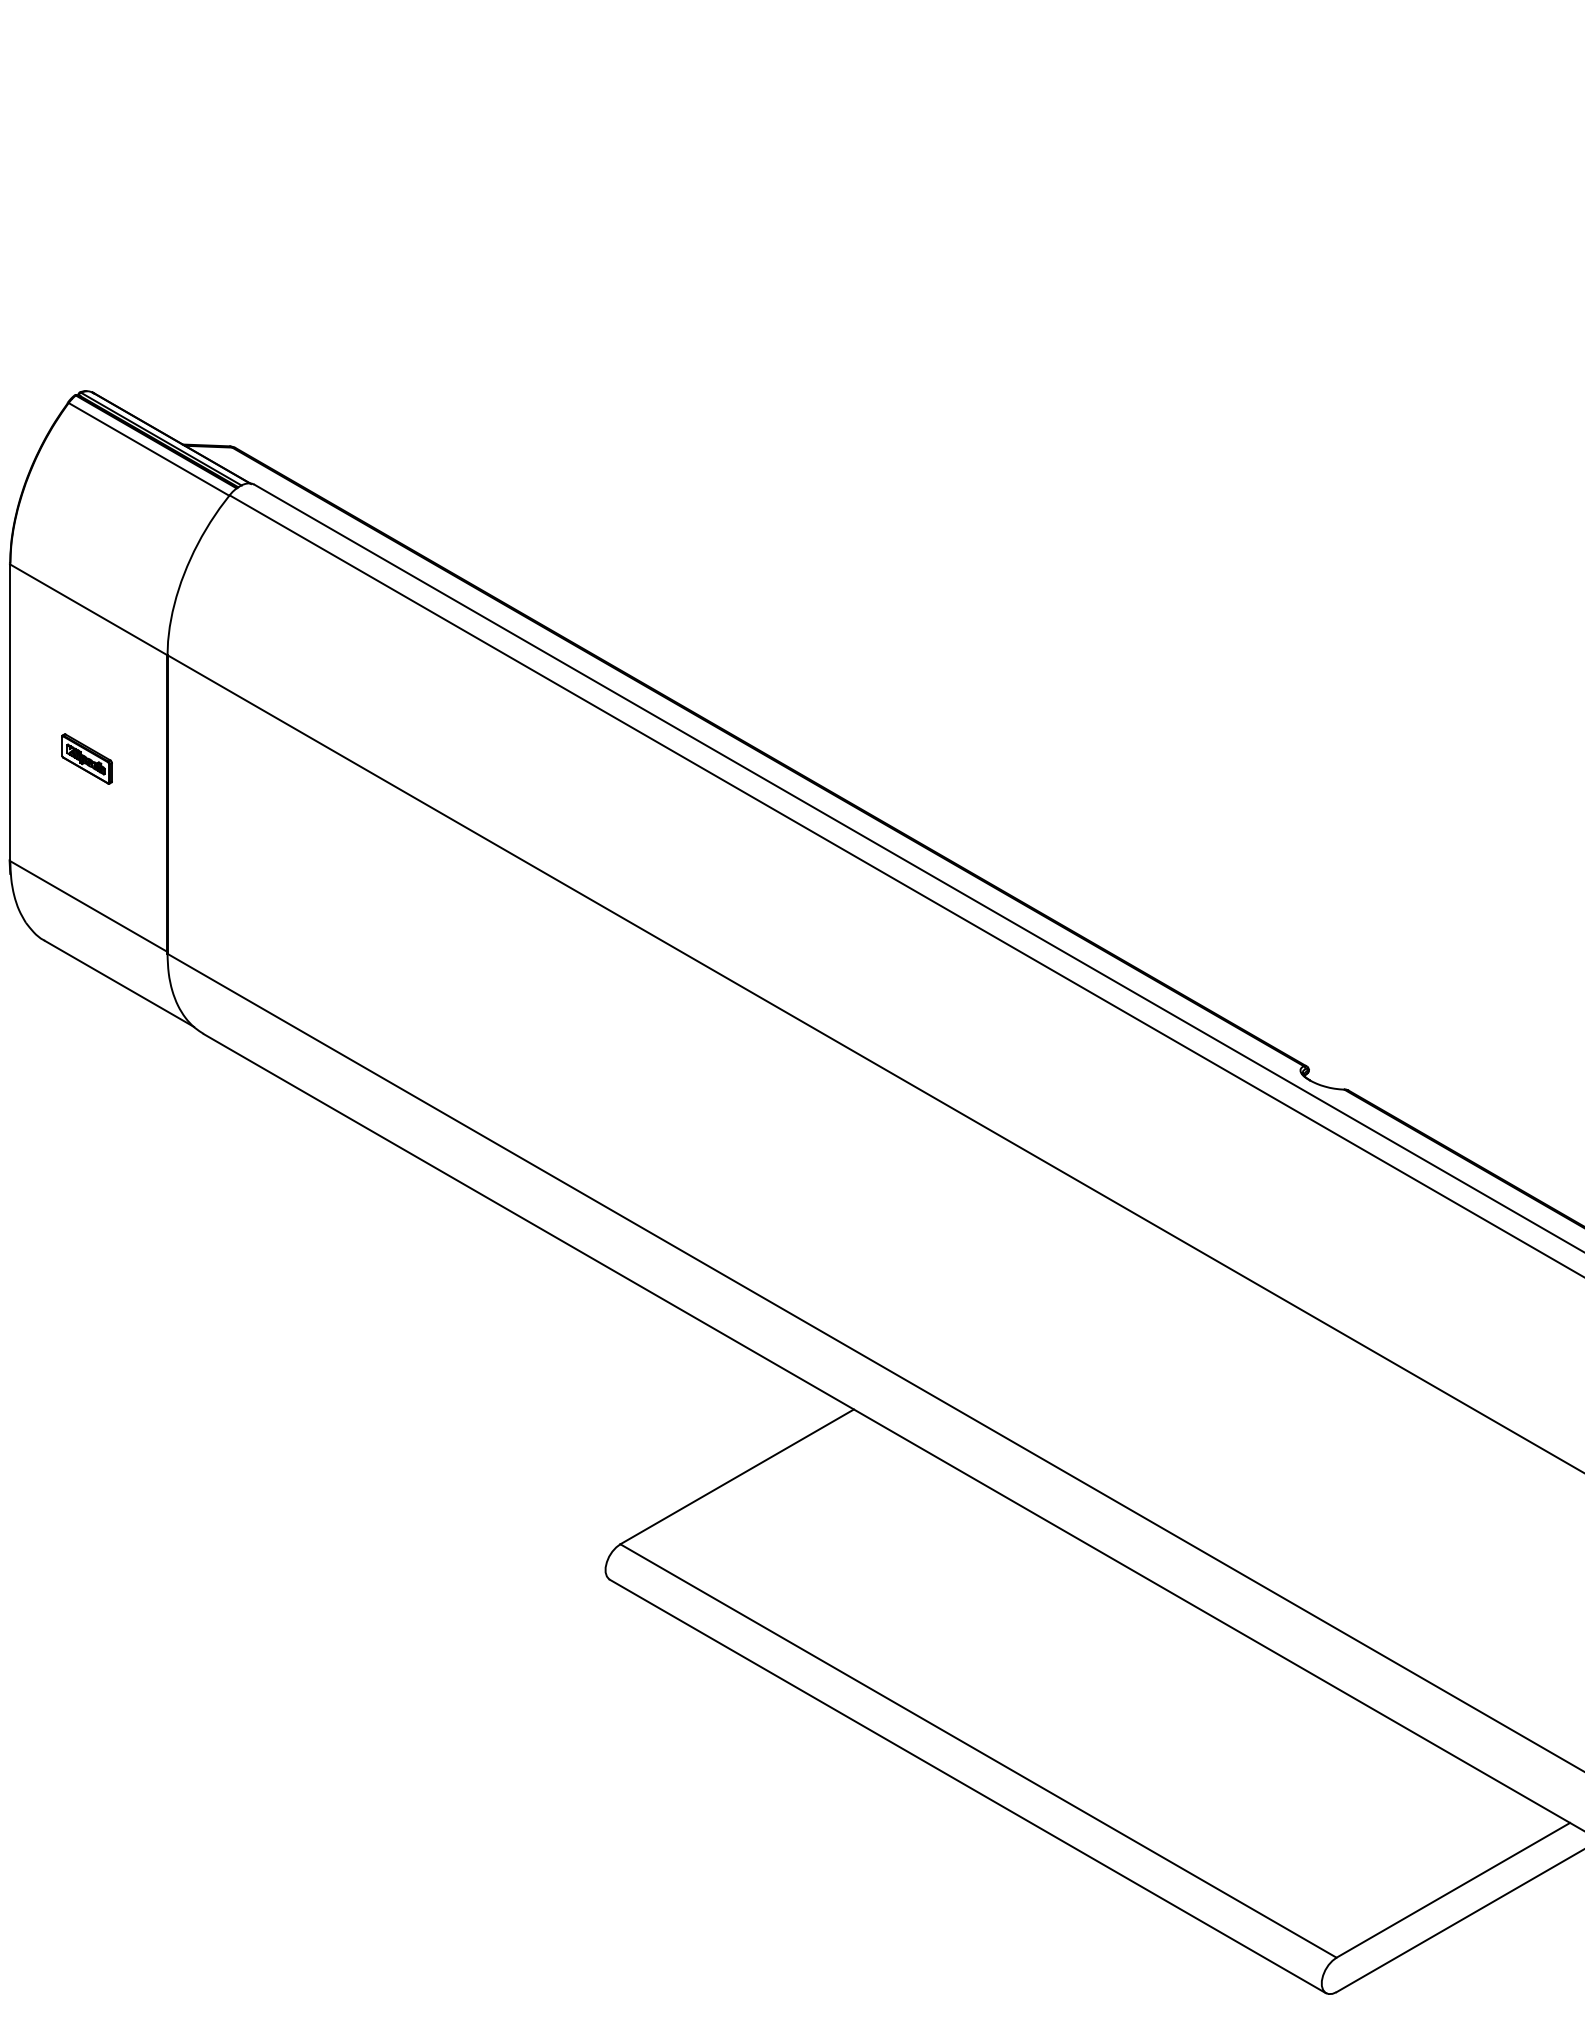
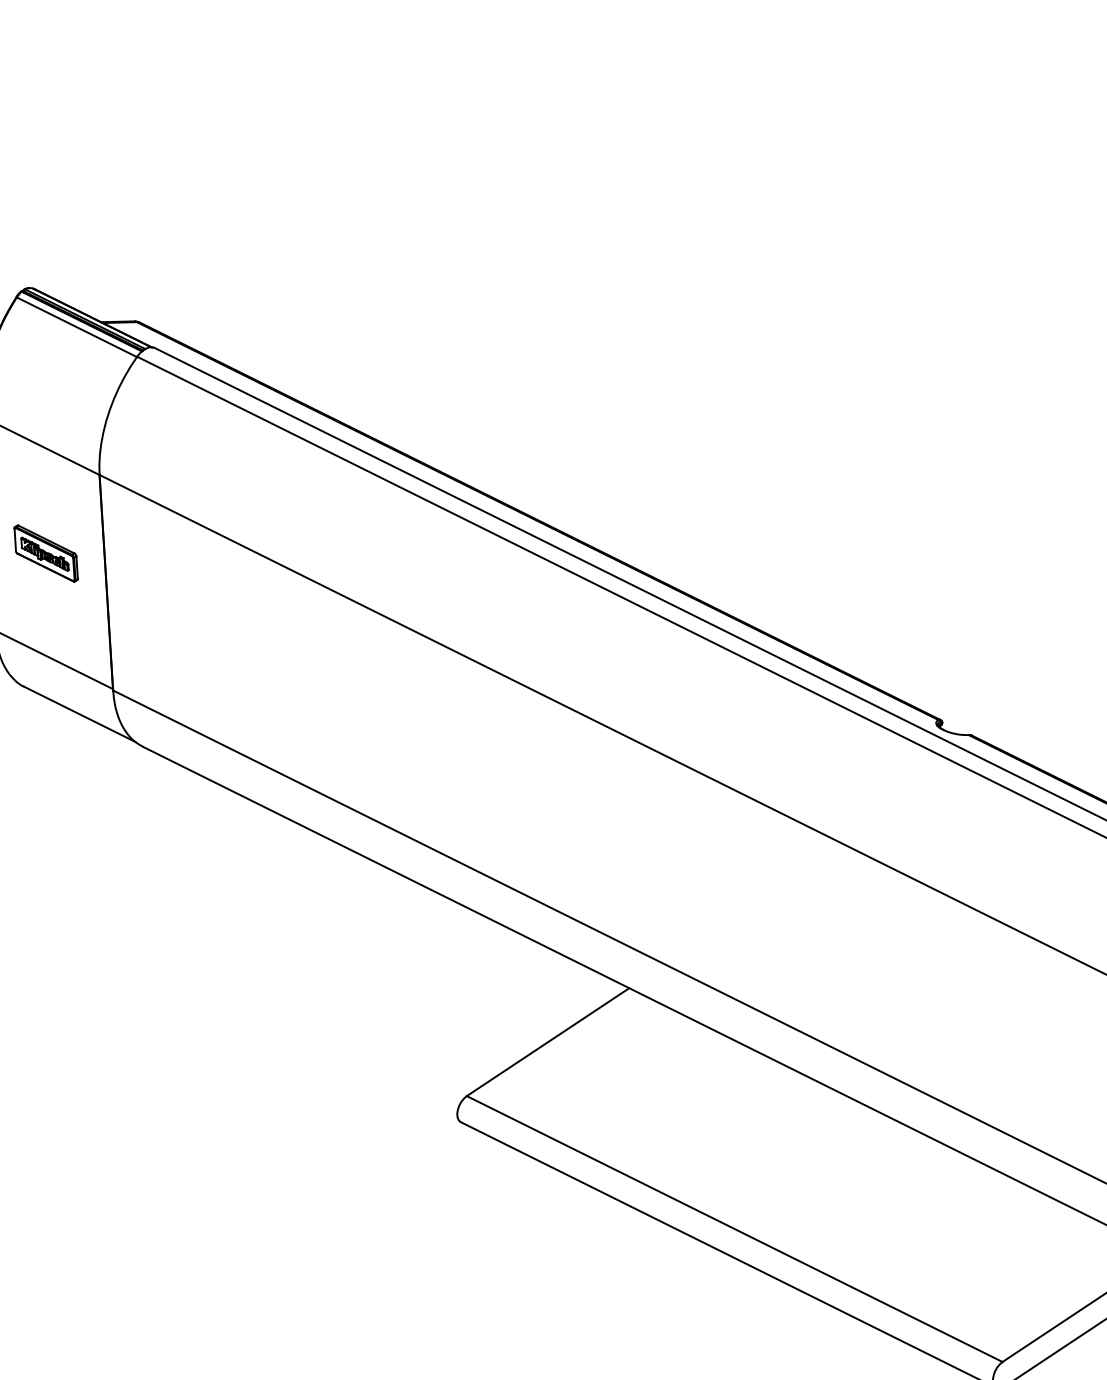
part: (86, 758) -> (45, 553), size x1.67

